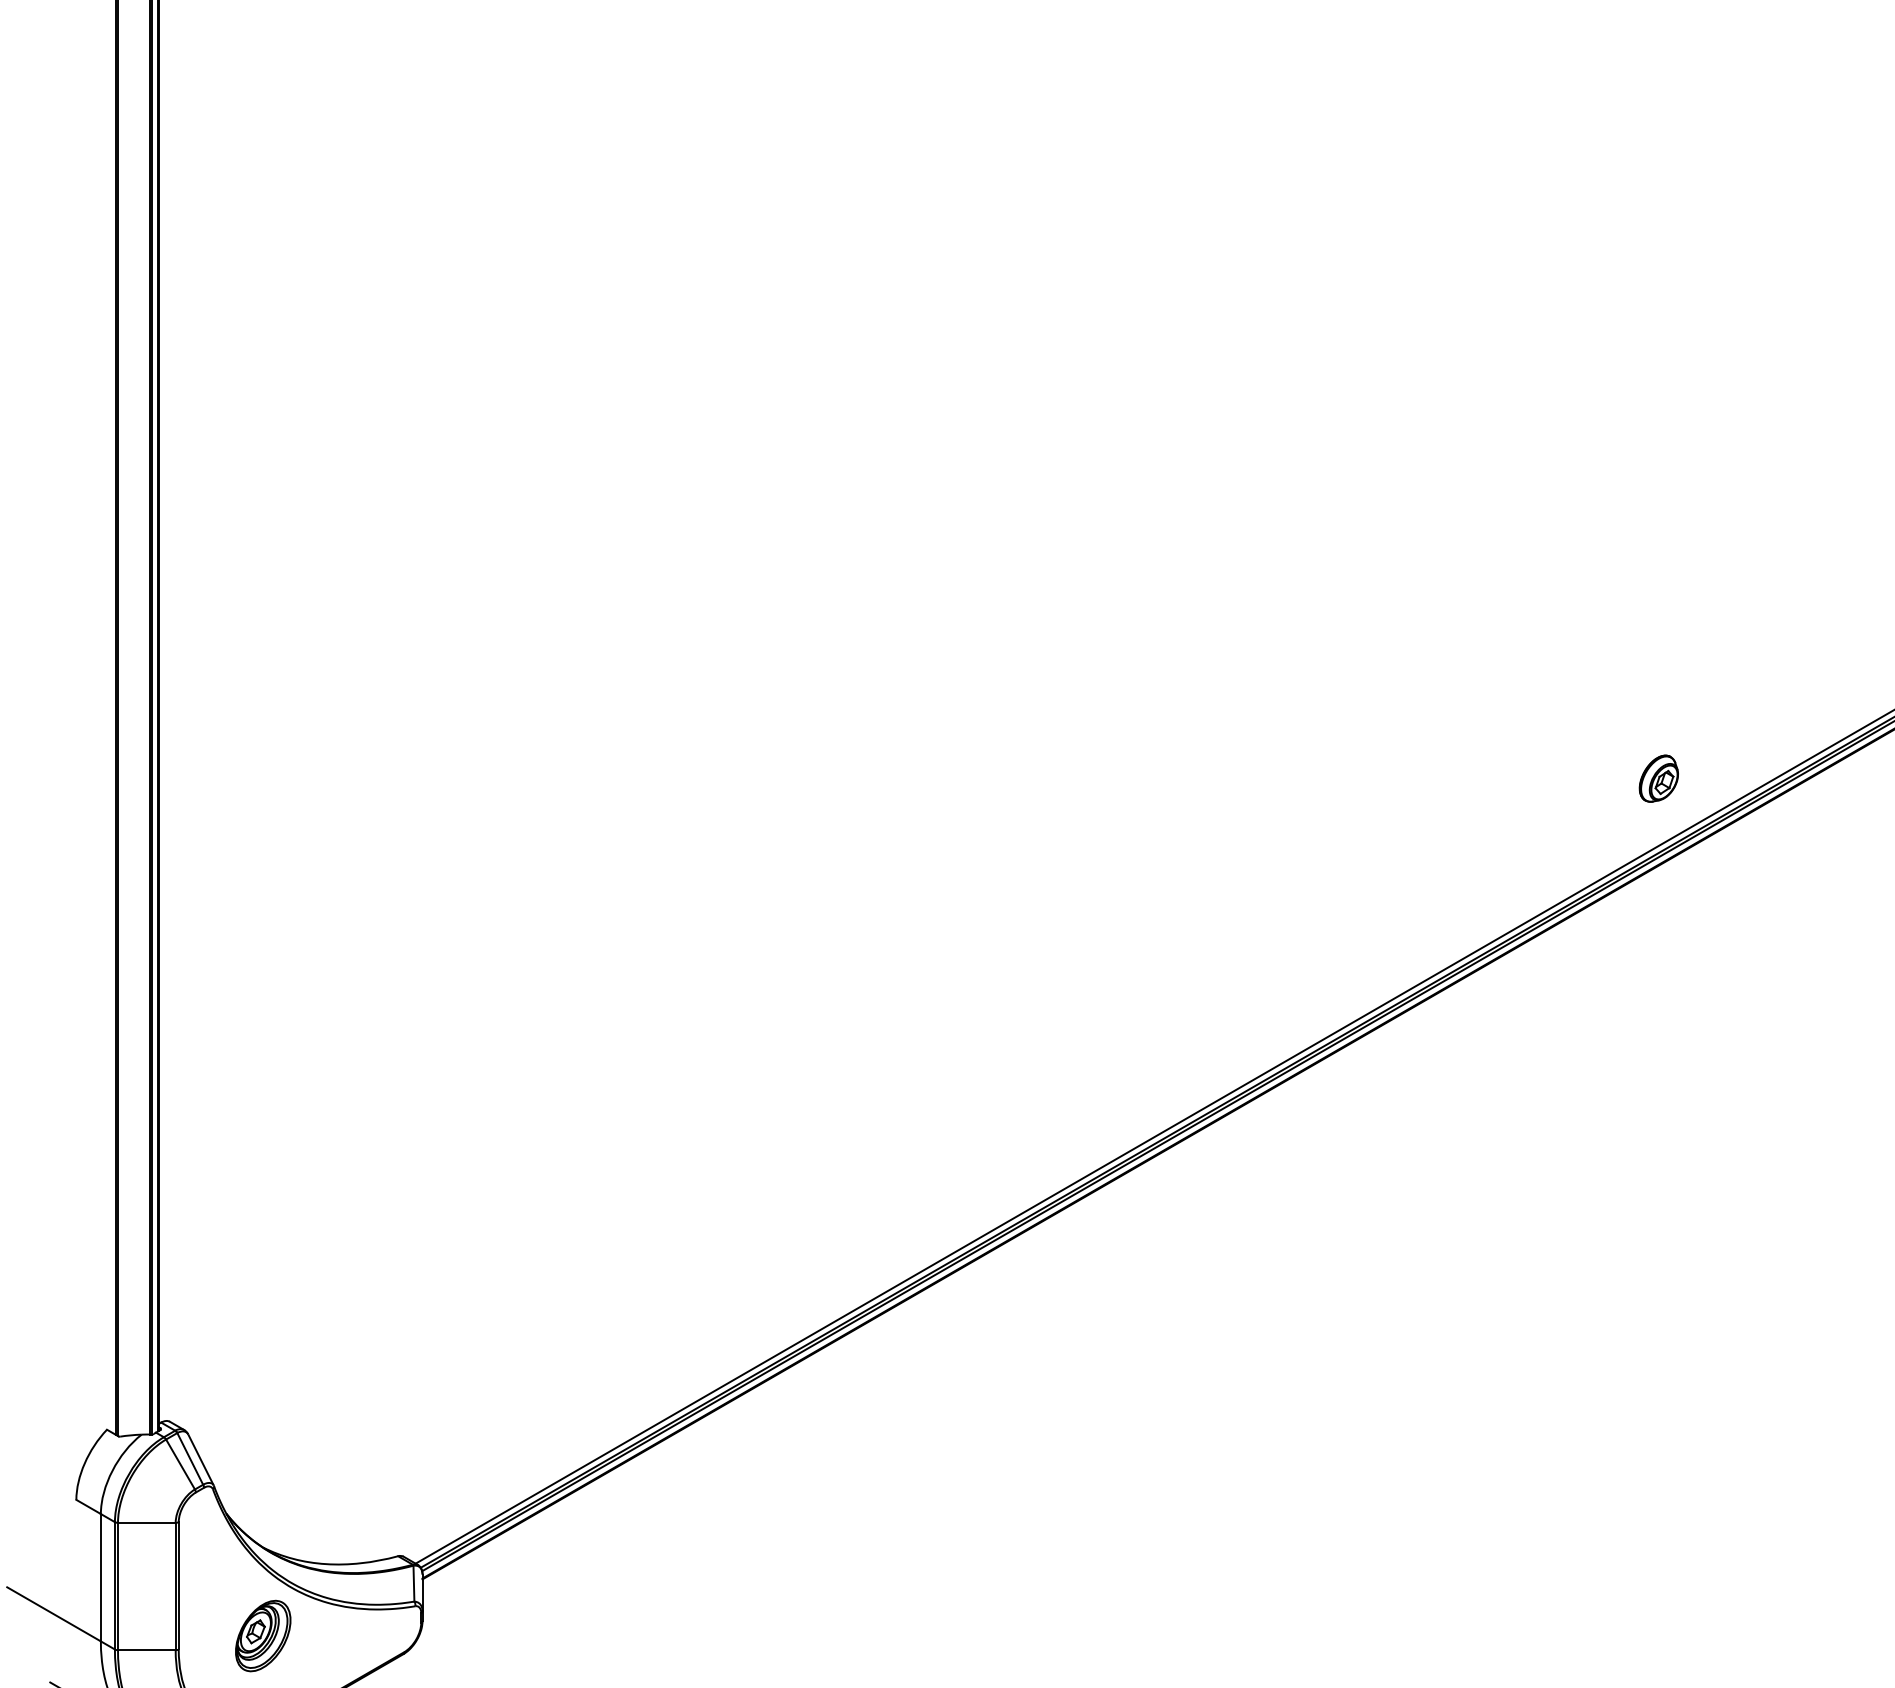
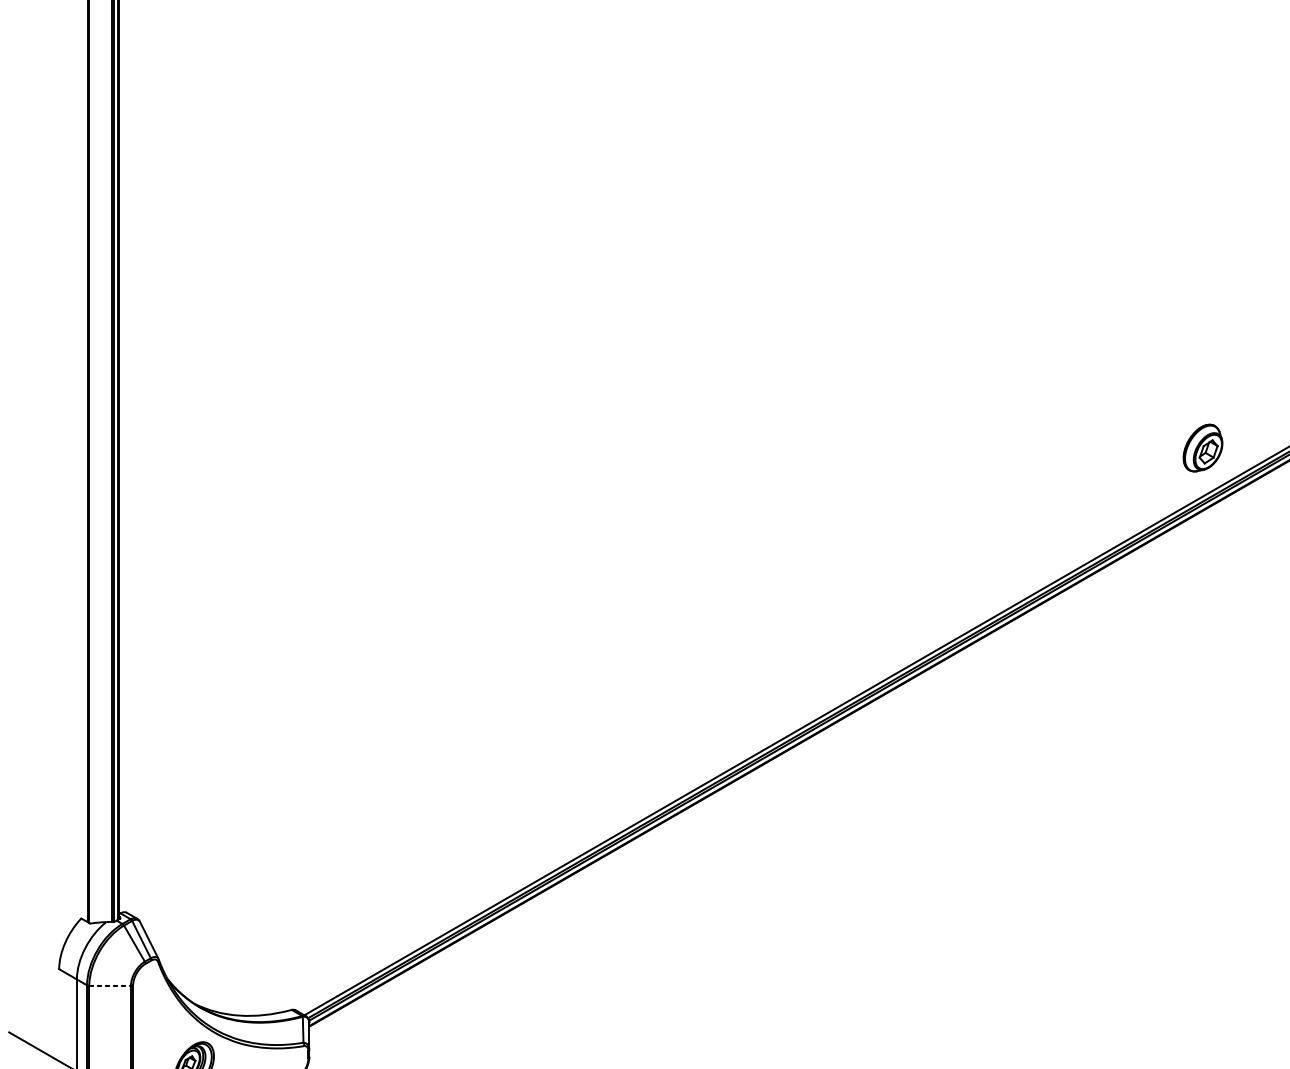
part: (1658, 778) -> (1202, 447), size x1.4
line: (146, 1522) -> (109, 985), solid -> dashed

